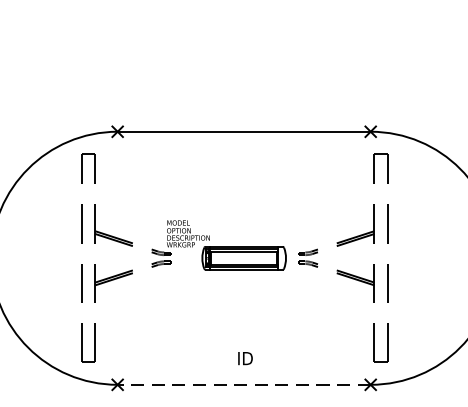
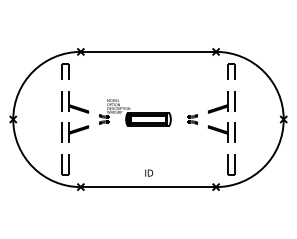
part: (341, 247) -> (210, 113), moved
line: (244, 385) -> (148, 187), dashed -> solid

